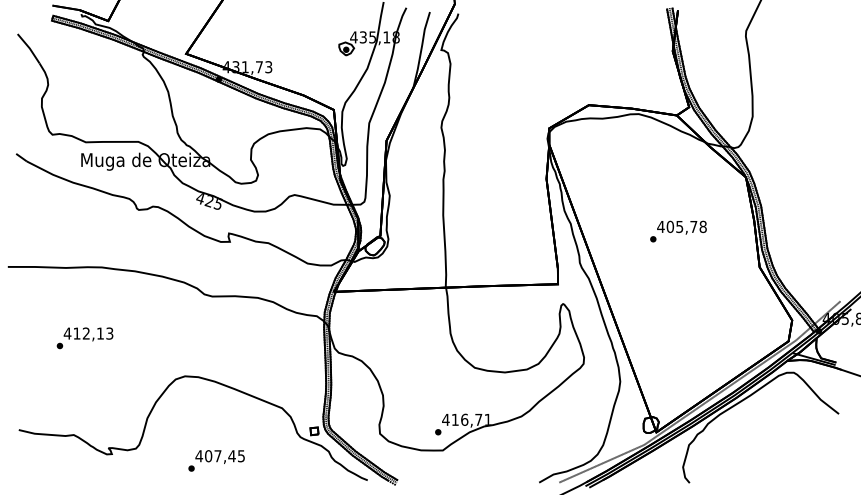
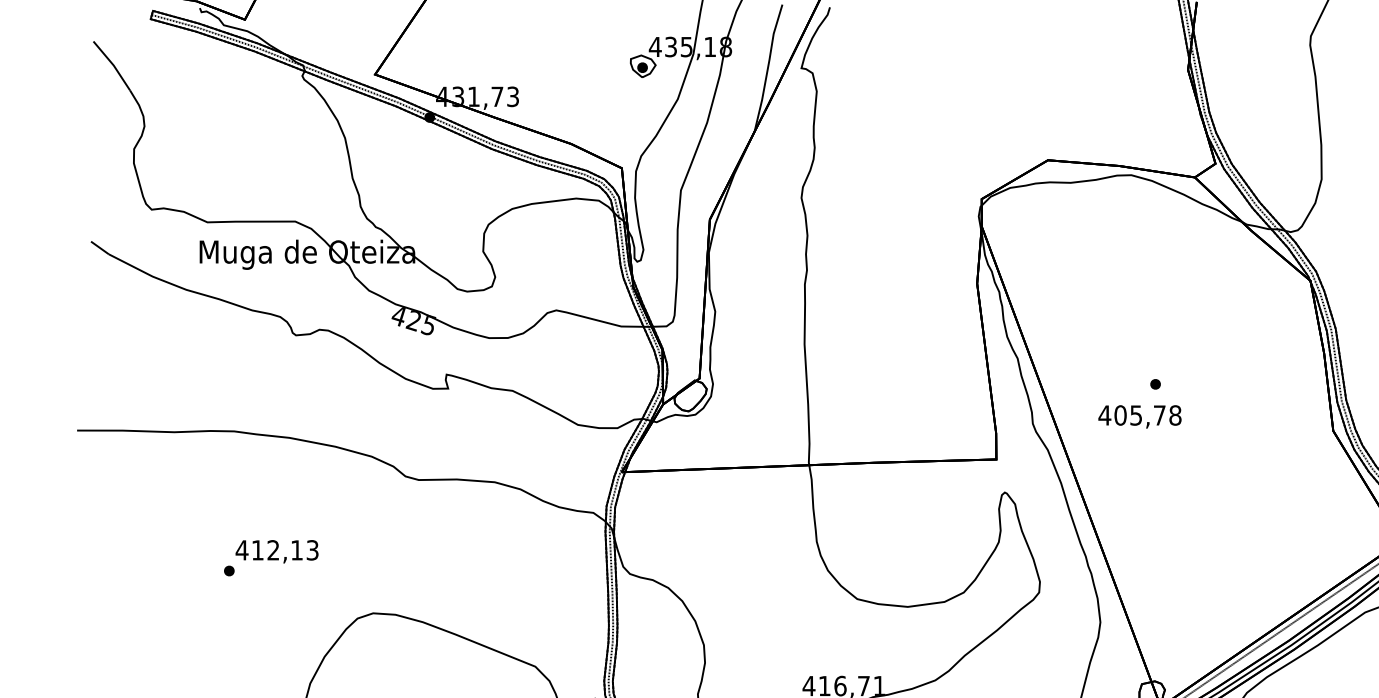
text: (681, 227) -> (1139, 416), moved
text: (84, 338) -> (270, 558), moved

